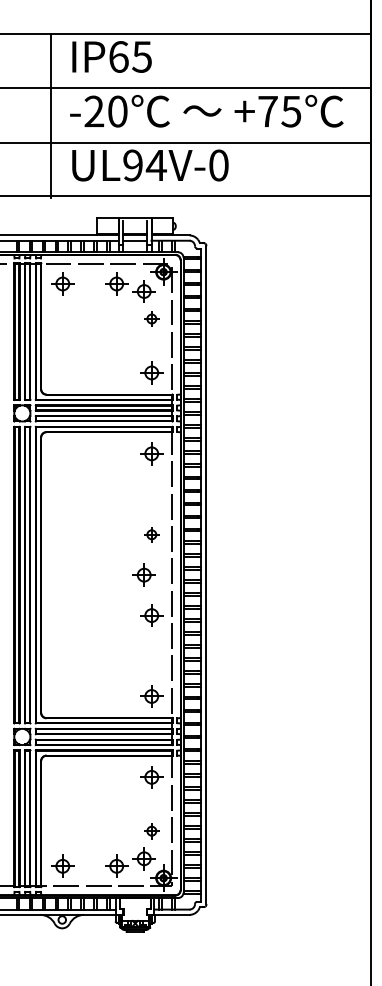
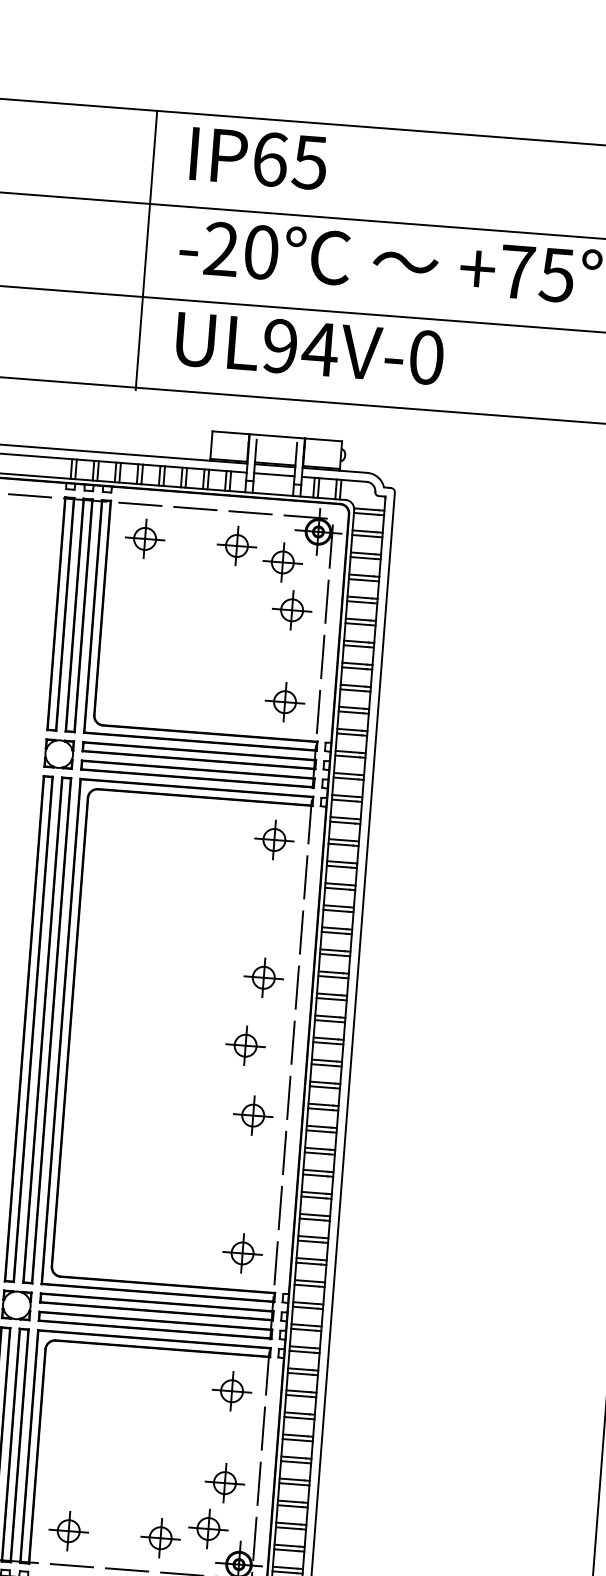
part: (151, 318) -> (291, 609), size x1.43
part: (151, 534) -> (263, 977), size x1.43
part: (151, 830) -> (224, 1481), size x1.43

